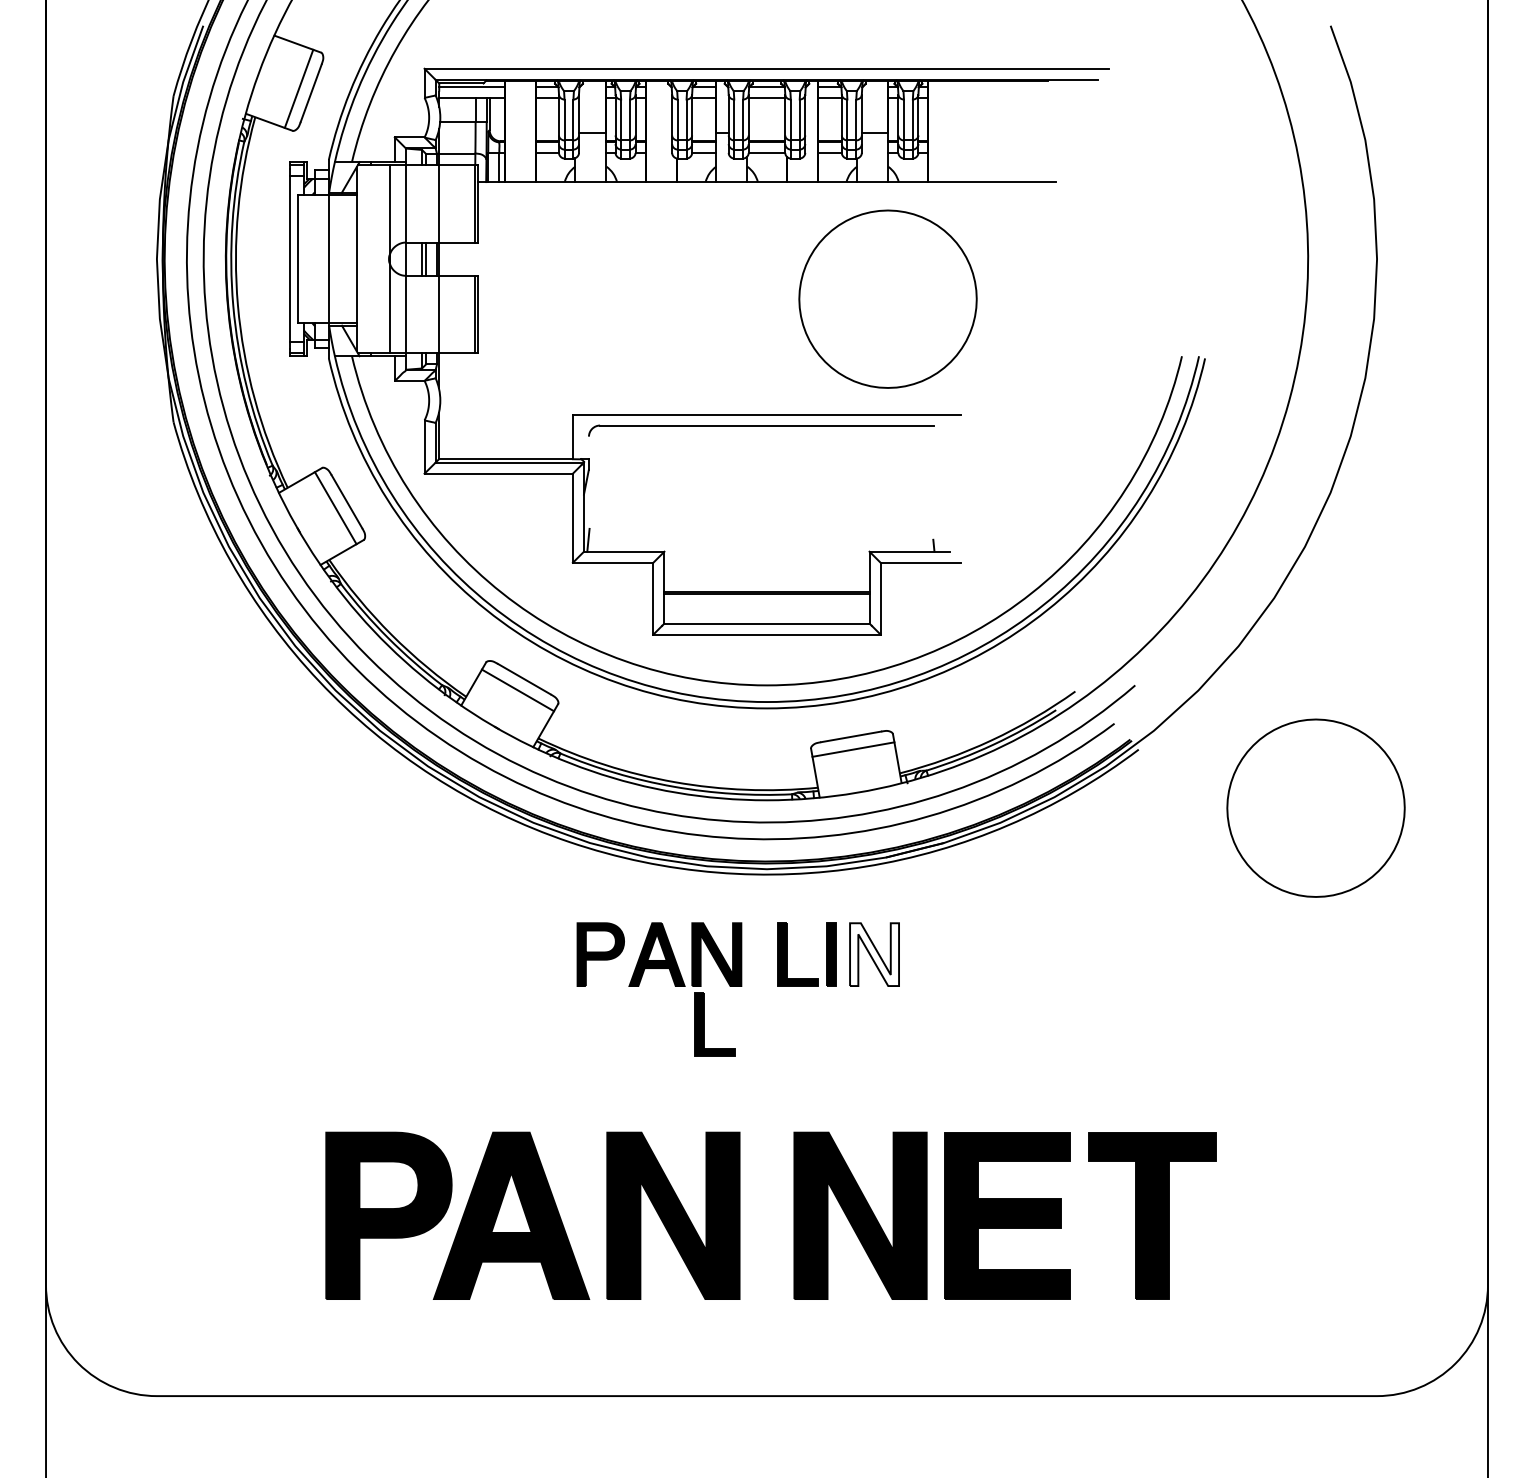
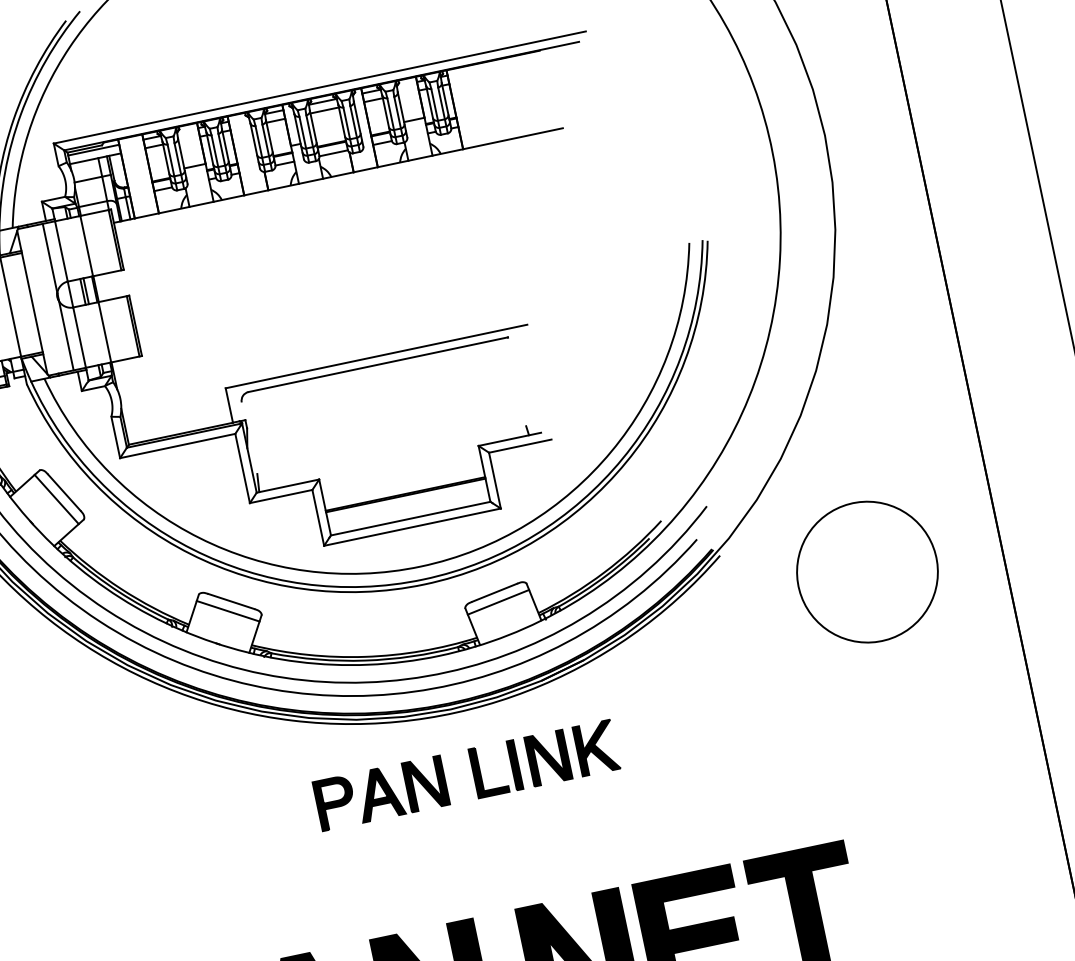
part: (887, 298) -> (451, 246), removed
fill: (874, 954) -> (548, 758), added
part: (936, 954) -> (596, 747), added
part: (704, 1024) -> (427, 840), removed

